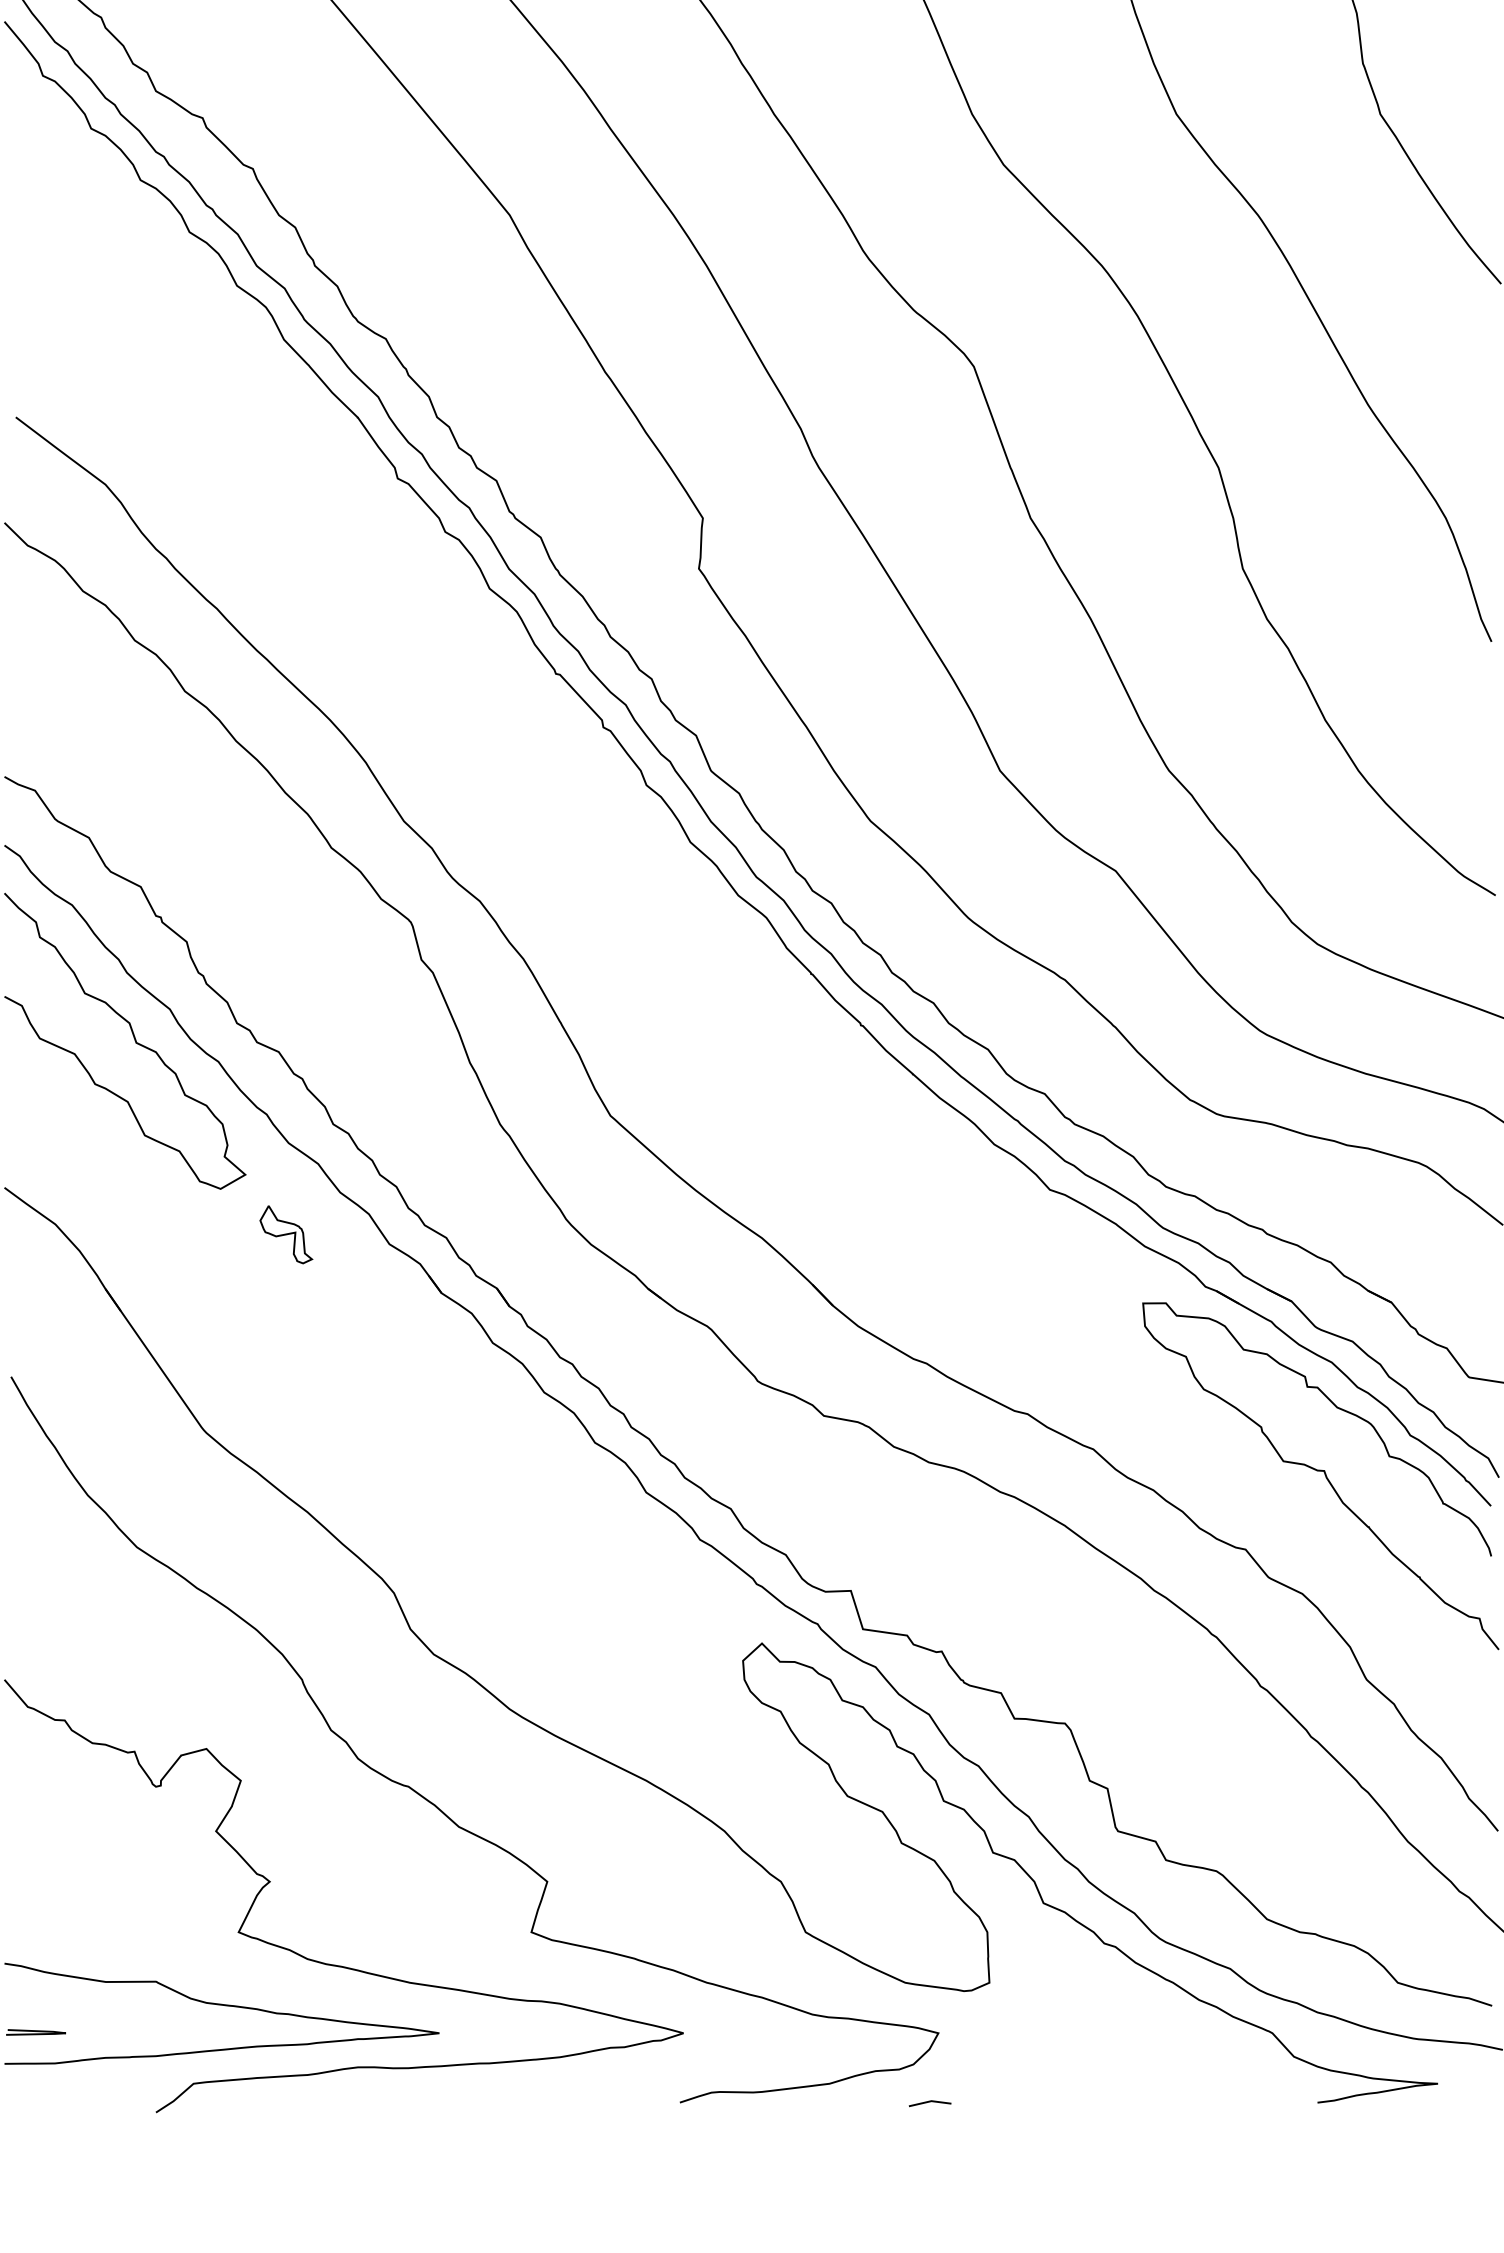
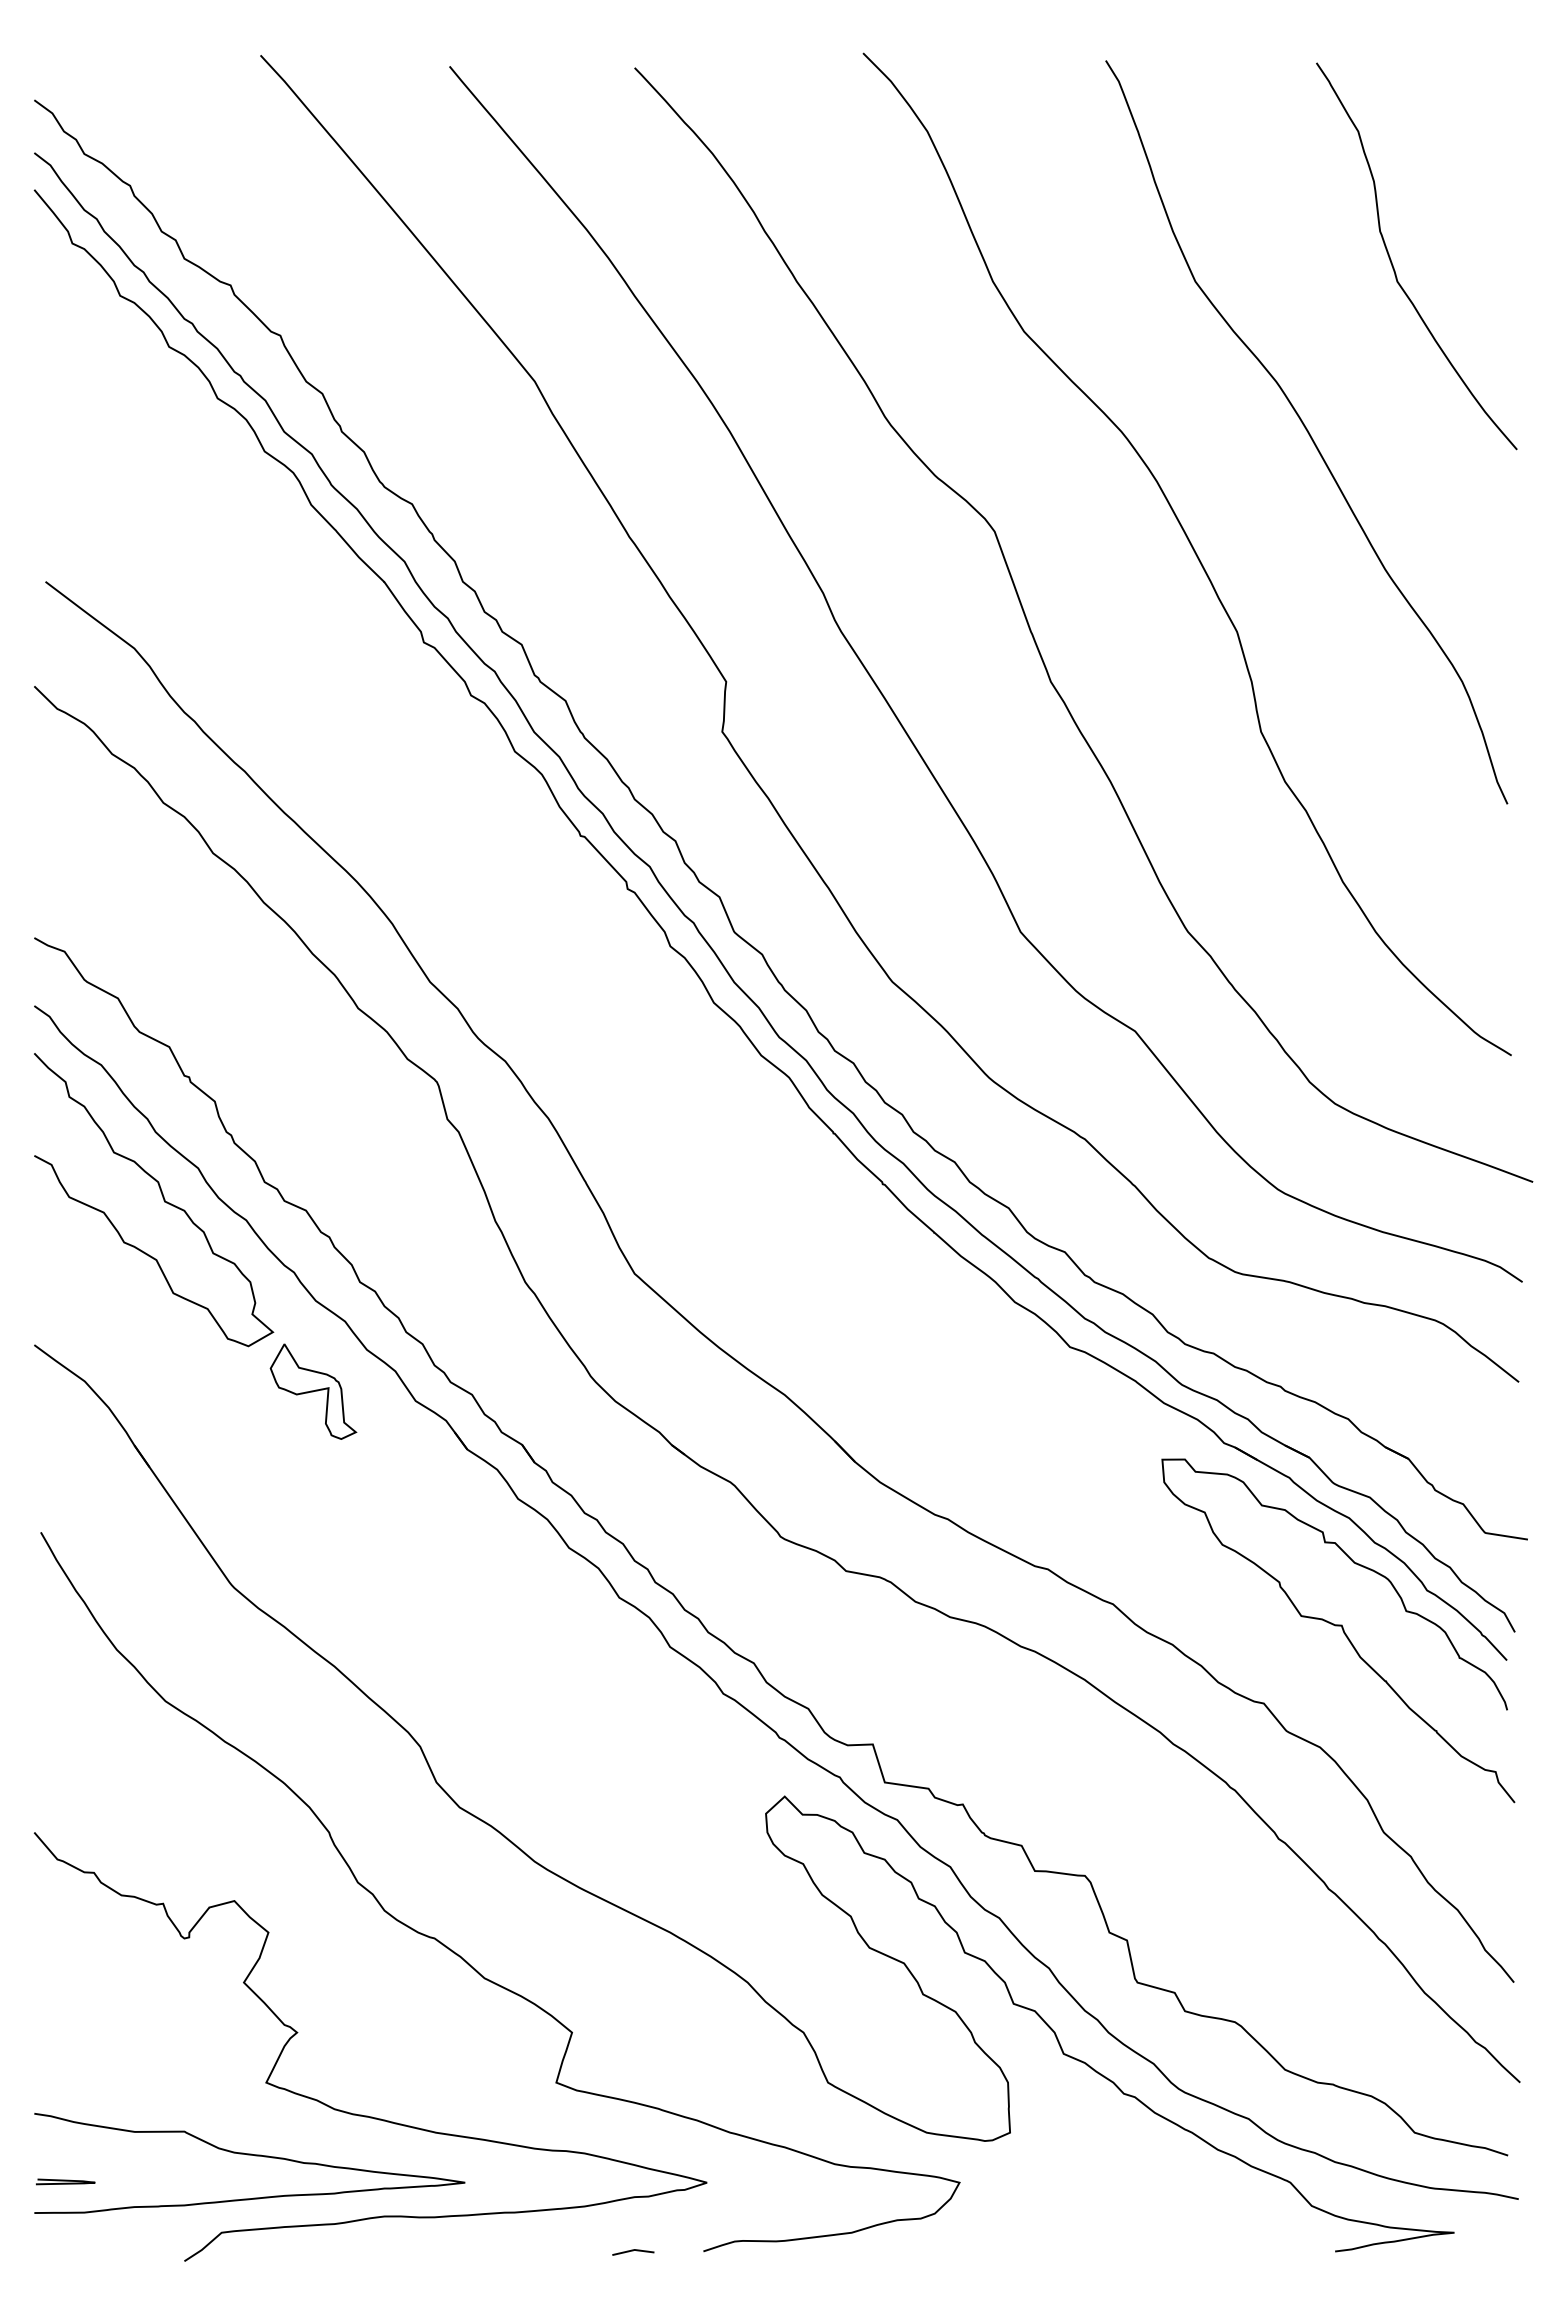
part: (286, 1234) -> (313, 1391), size x1.67
line: (930, 2102) -> (633, 2251), moved

